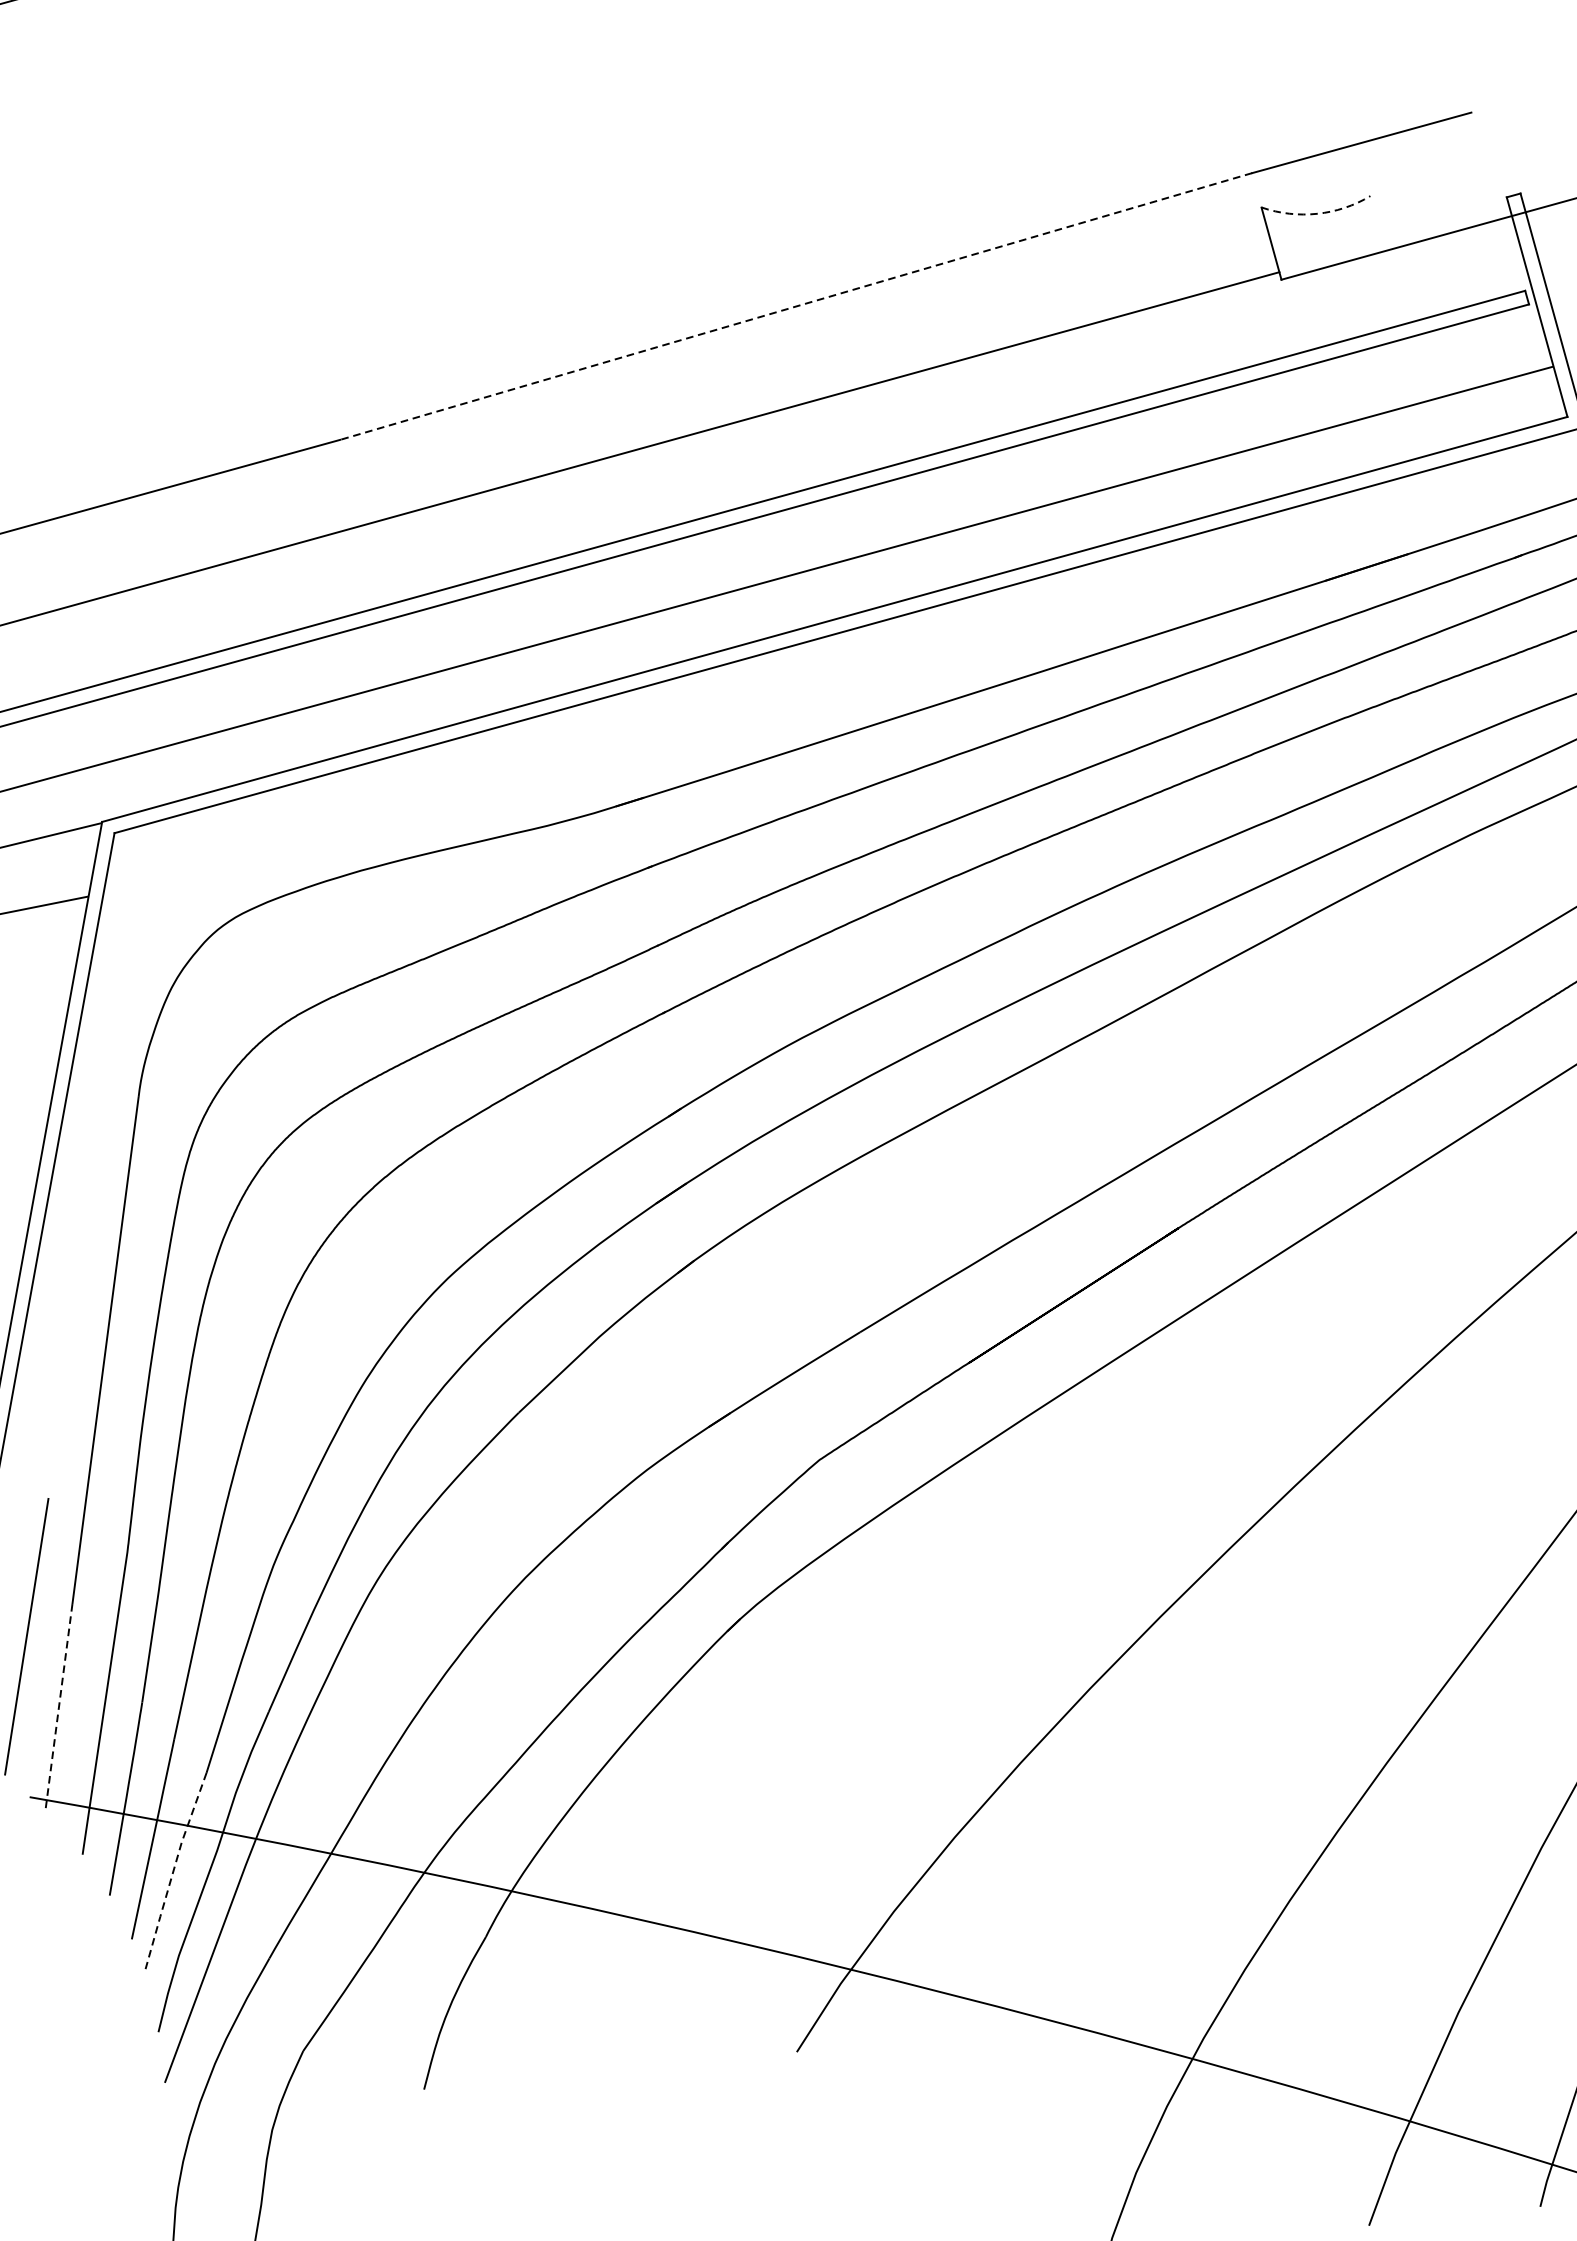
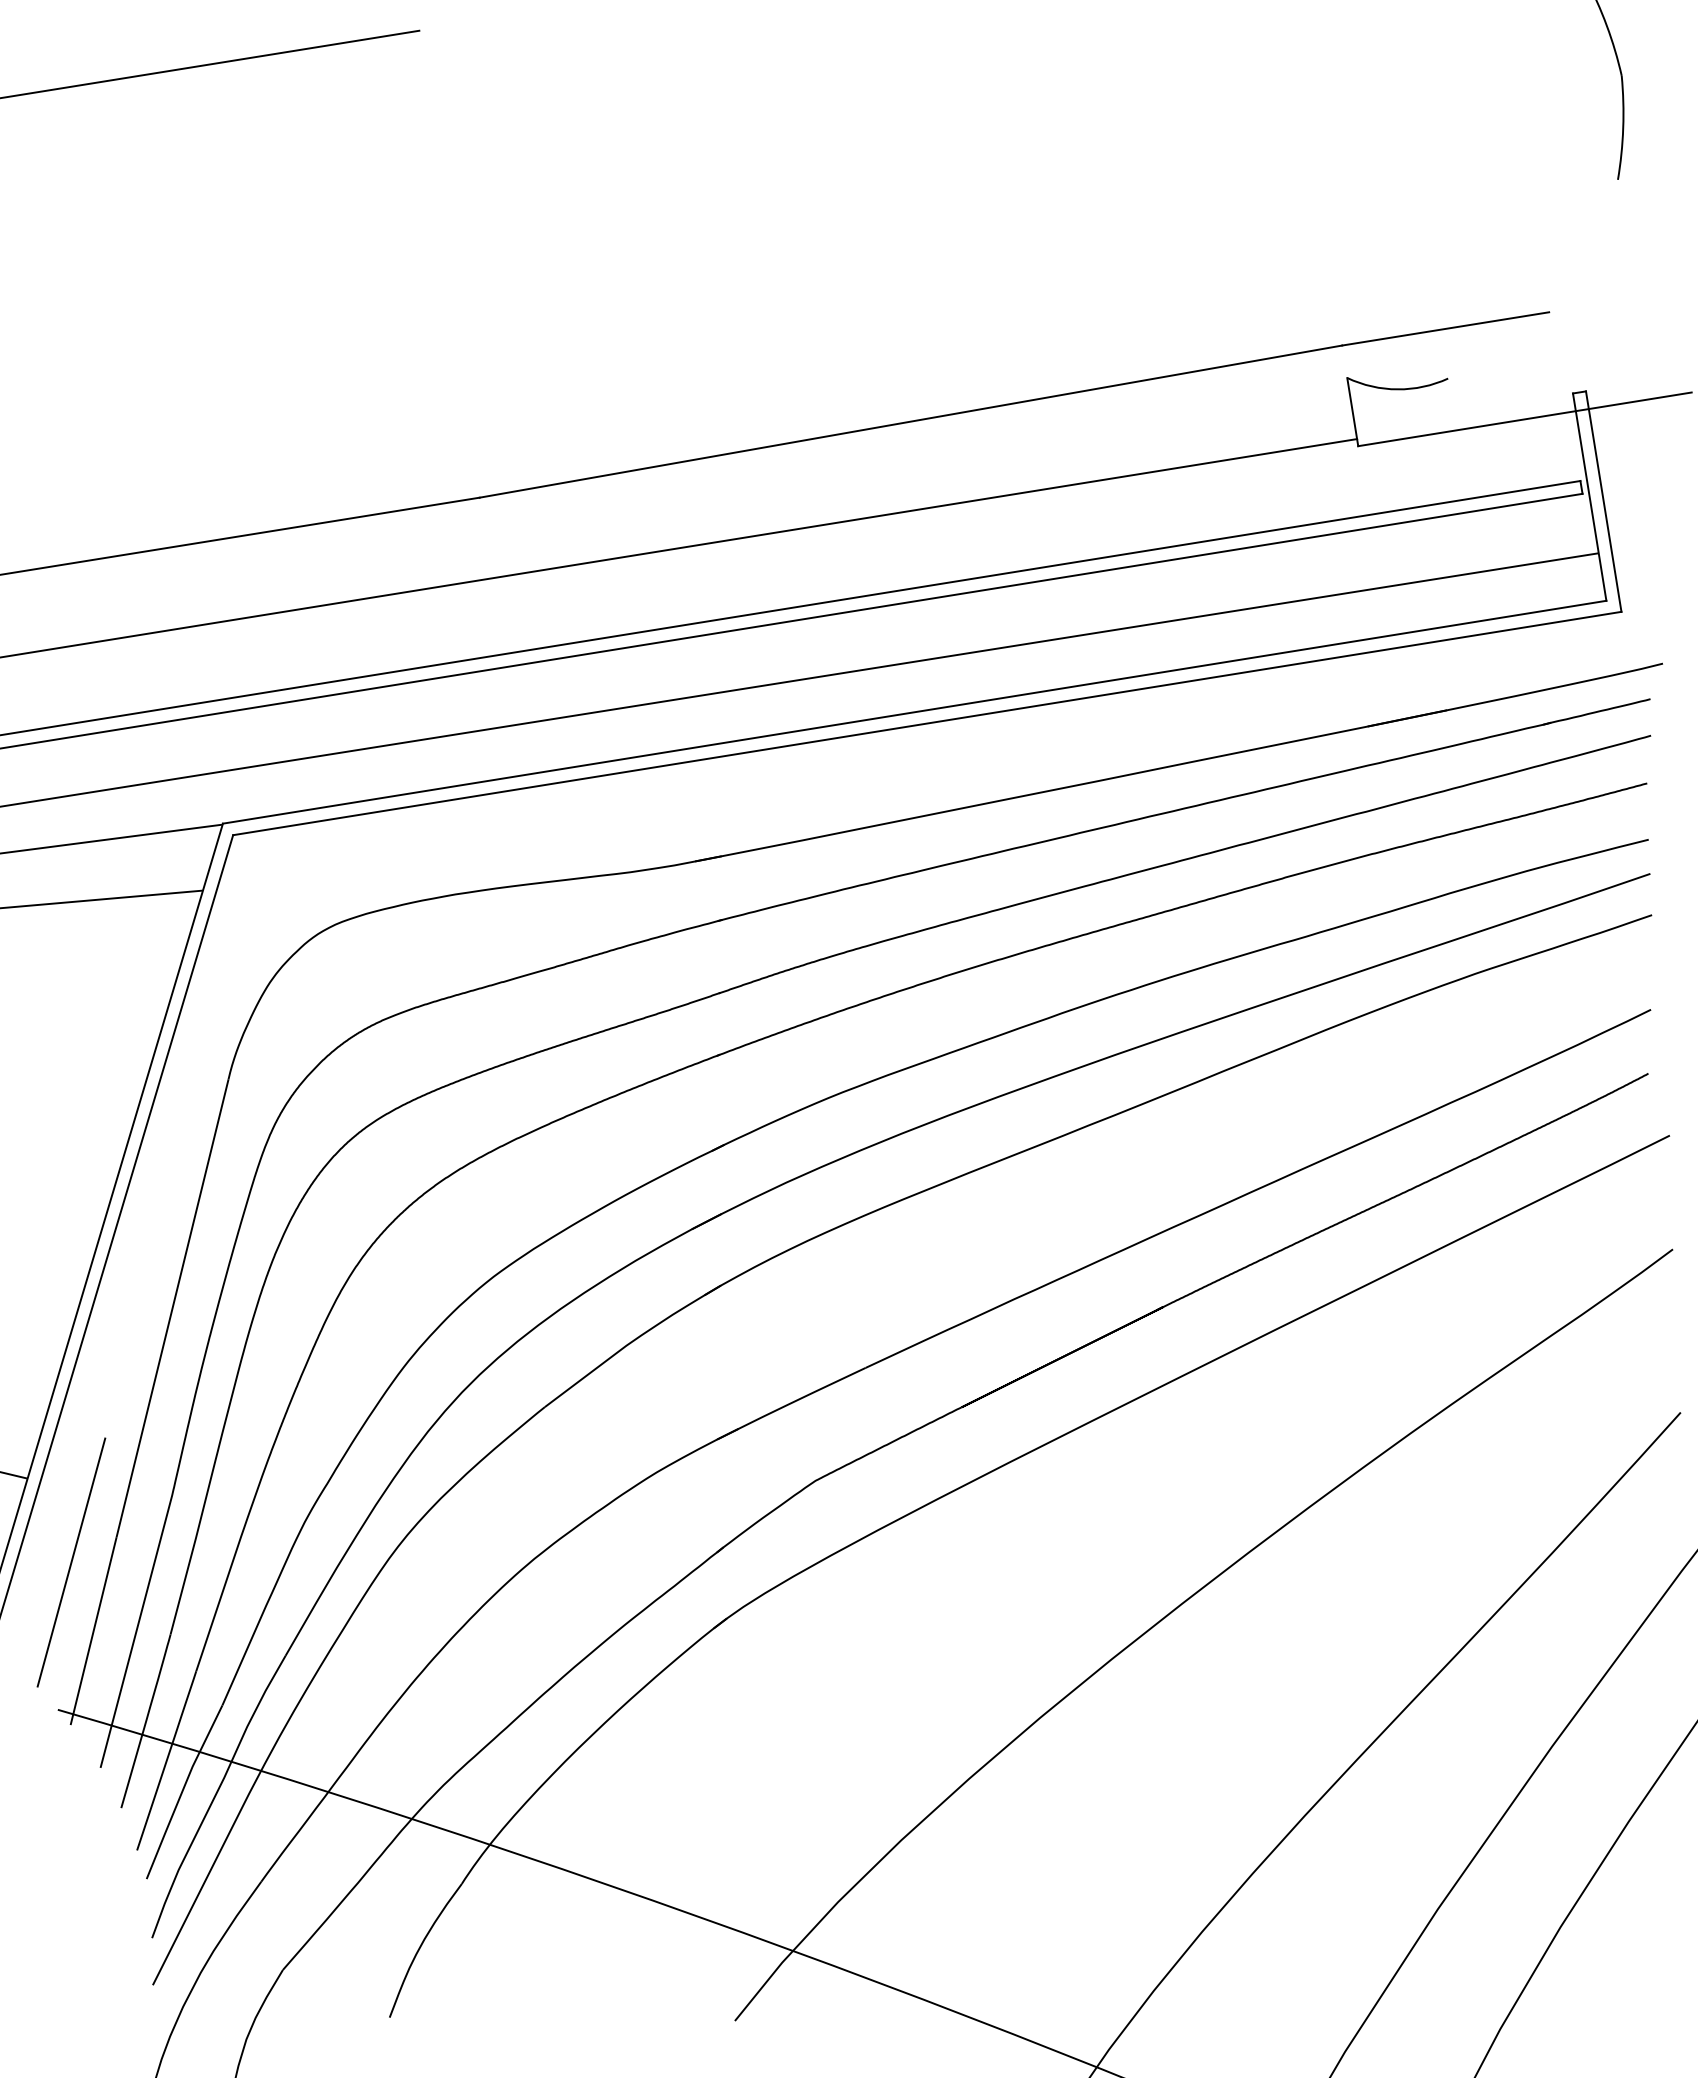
arc: (1317, 213) -> (1397, 389), dashed -> solid
line: (795, 306) -> (910, 421), dashed -> solid
line: (58, 1708) -> (93, 1631), dashed -> solid
line: (173, 1870) -> (182, 1791), dashed -> solid

